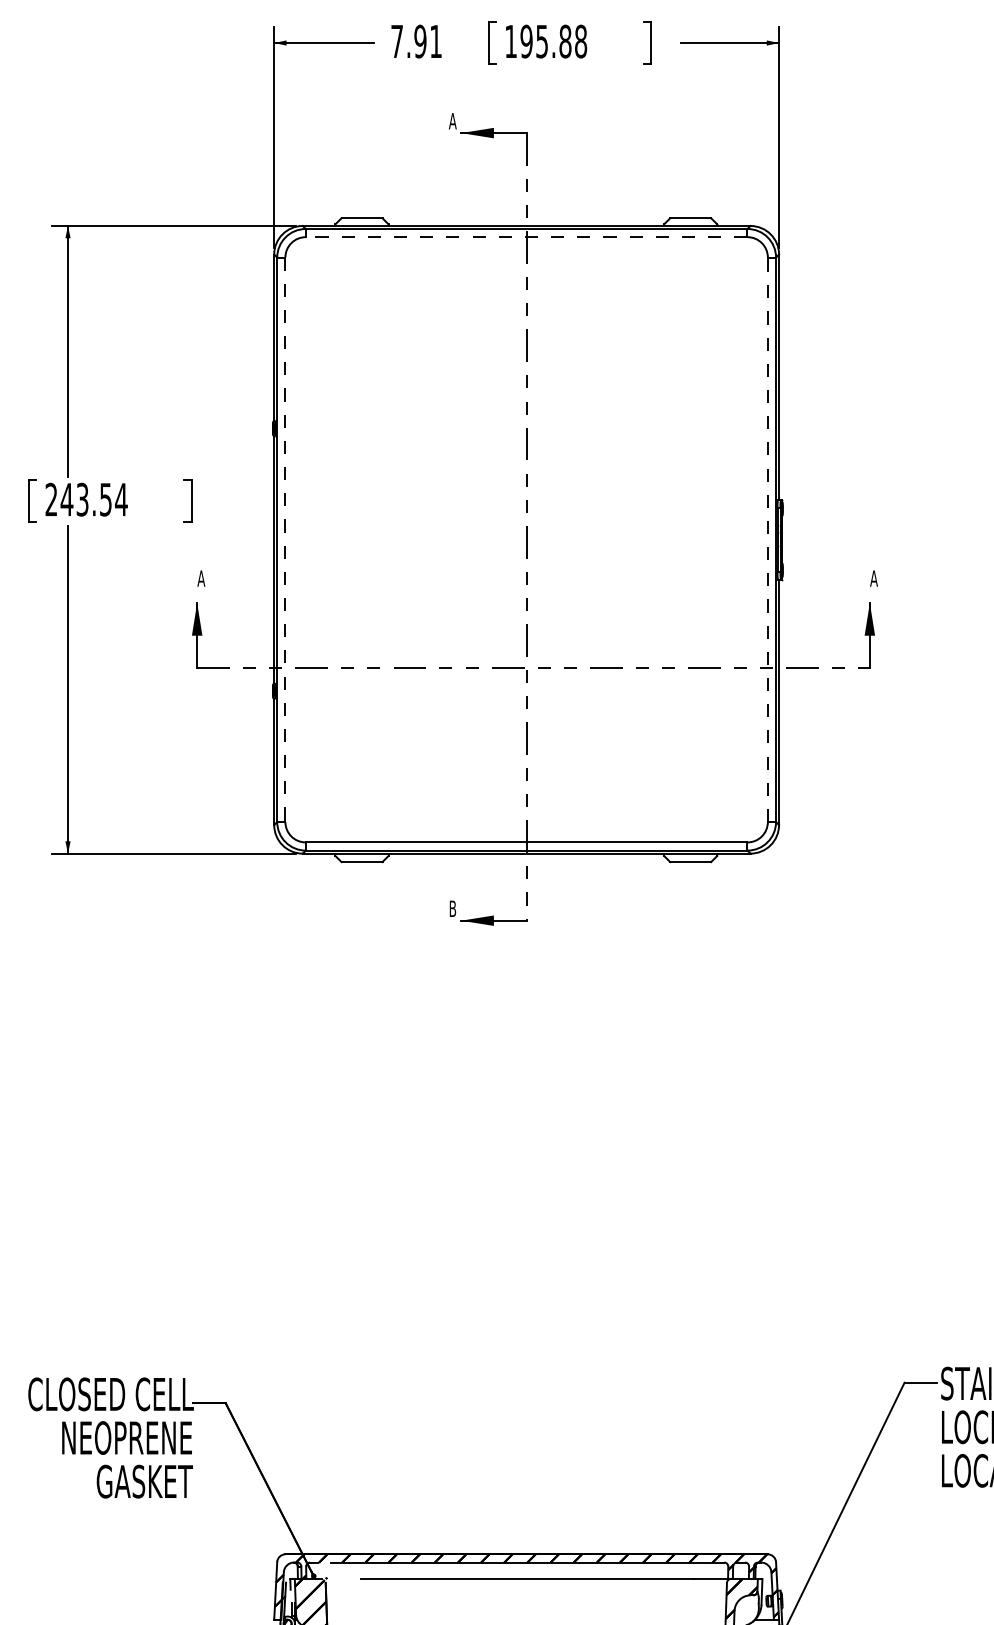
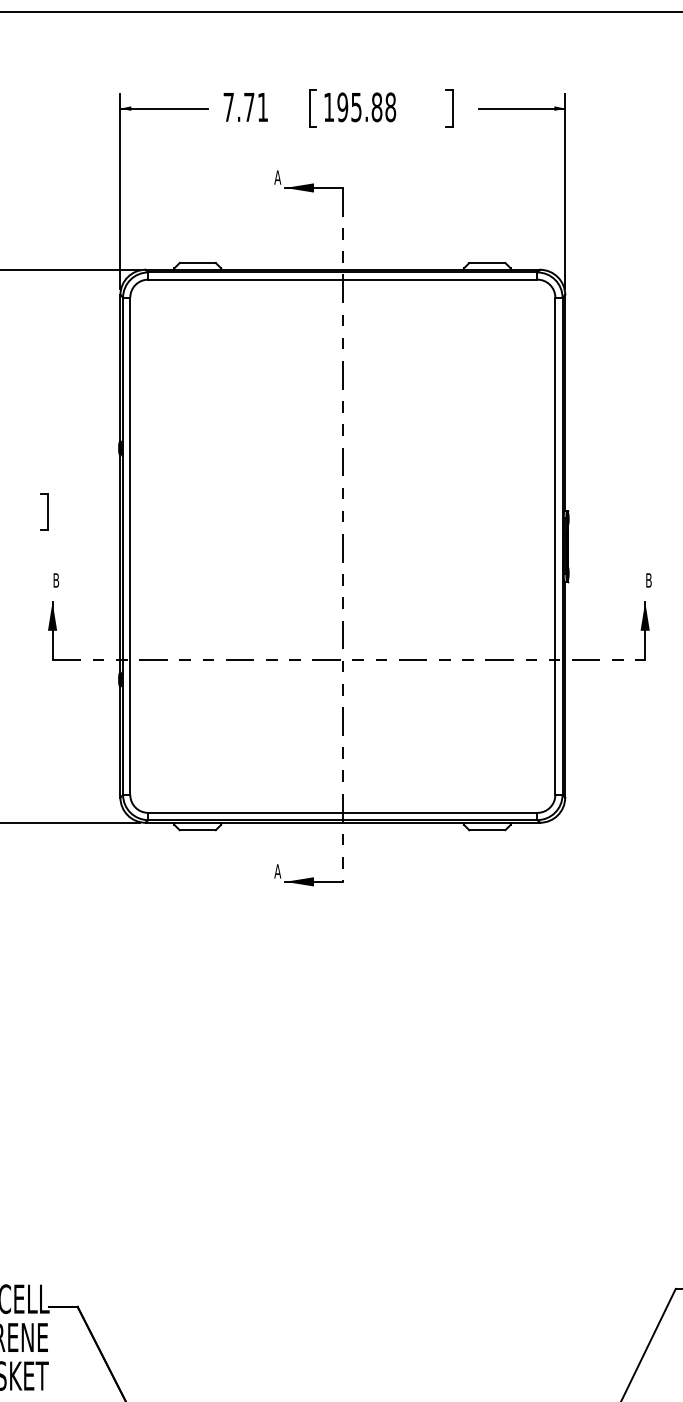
text: (420, 41) -> (249, 107), 7.91 -> 7.71
line: (526, 237) -> (342, 279), dashed -> solid
line: (767, 539) -> (555, 546), dashed -> solid
line: (285, 540) -> (130, 546), dashed -> solid
text: (201, 578) -> (56, 580), A -> B
text: (873, 578) -> (648, 580), A -> B
text: (452, 908) -> (277, 871), B -> A

